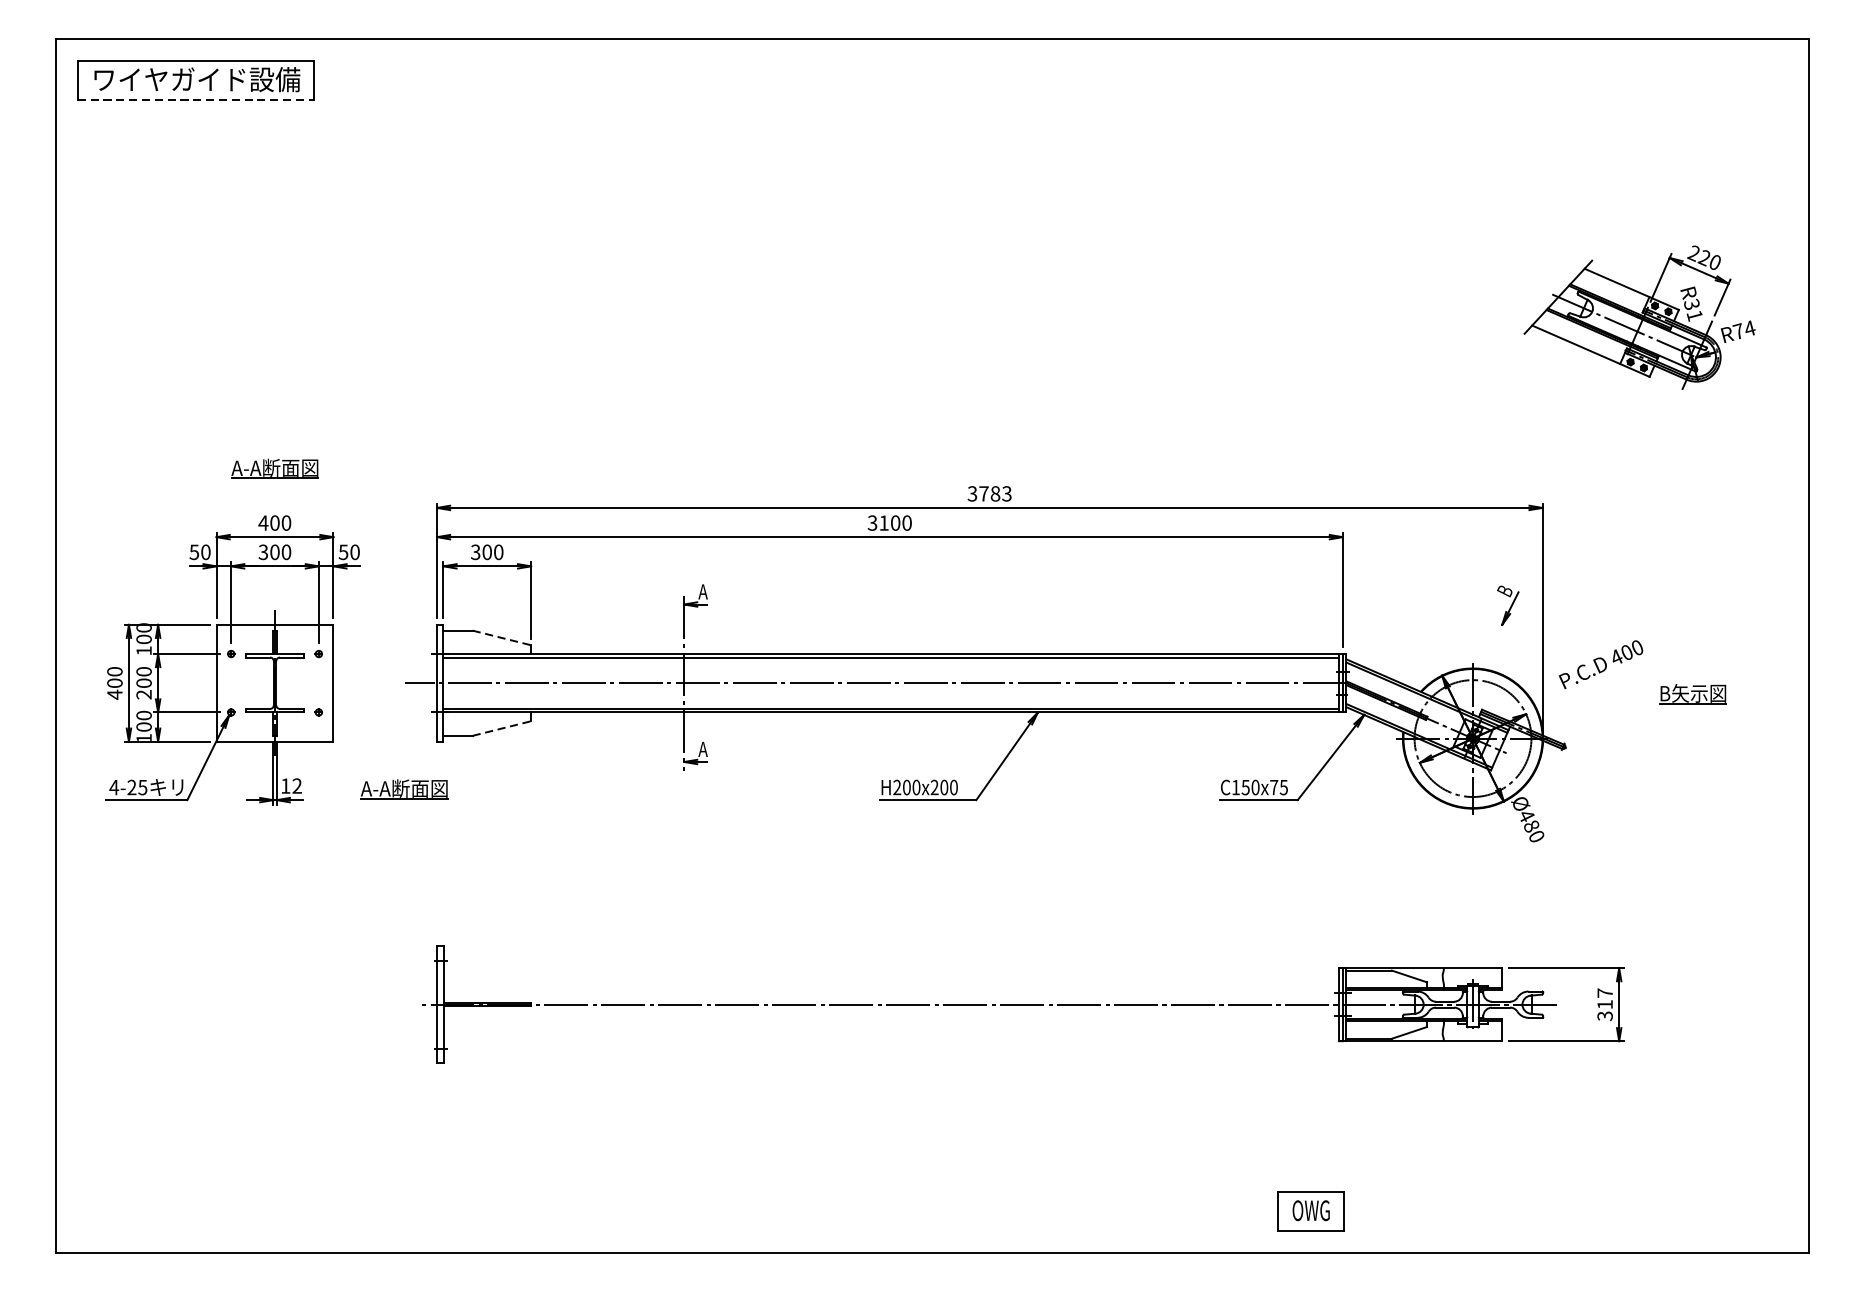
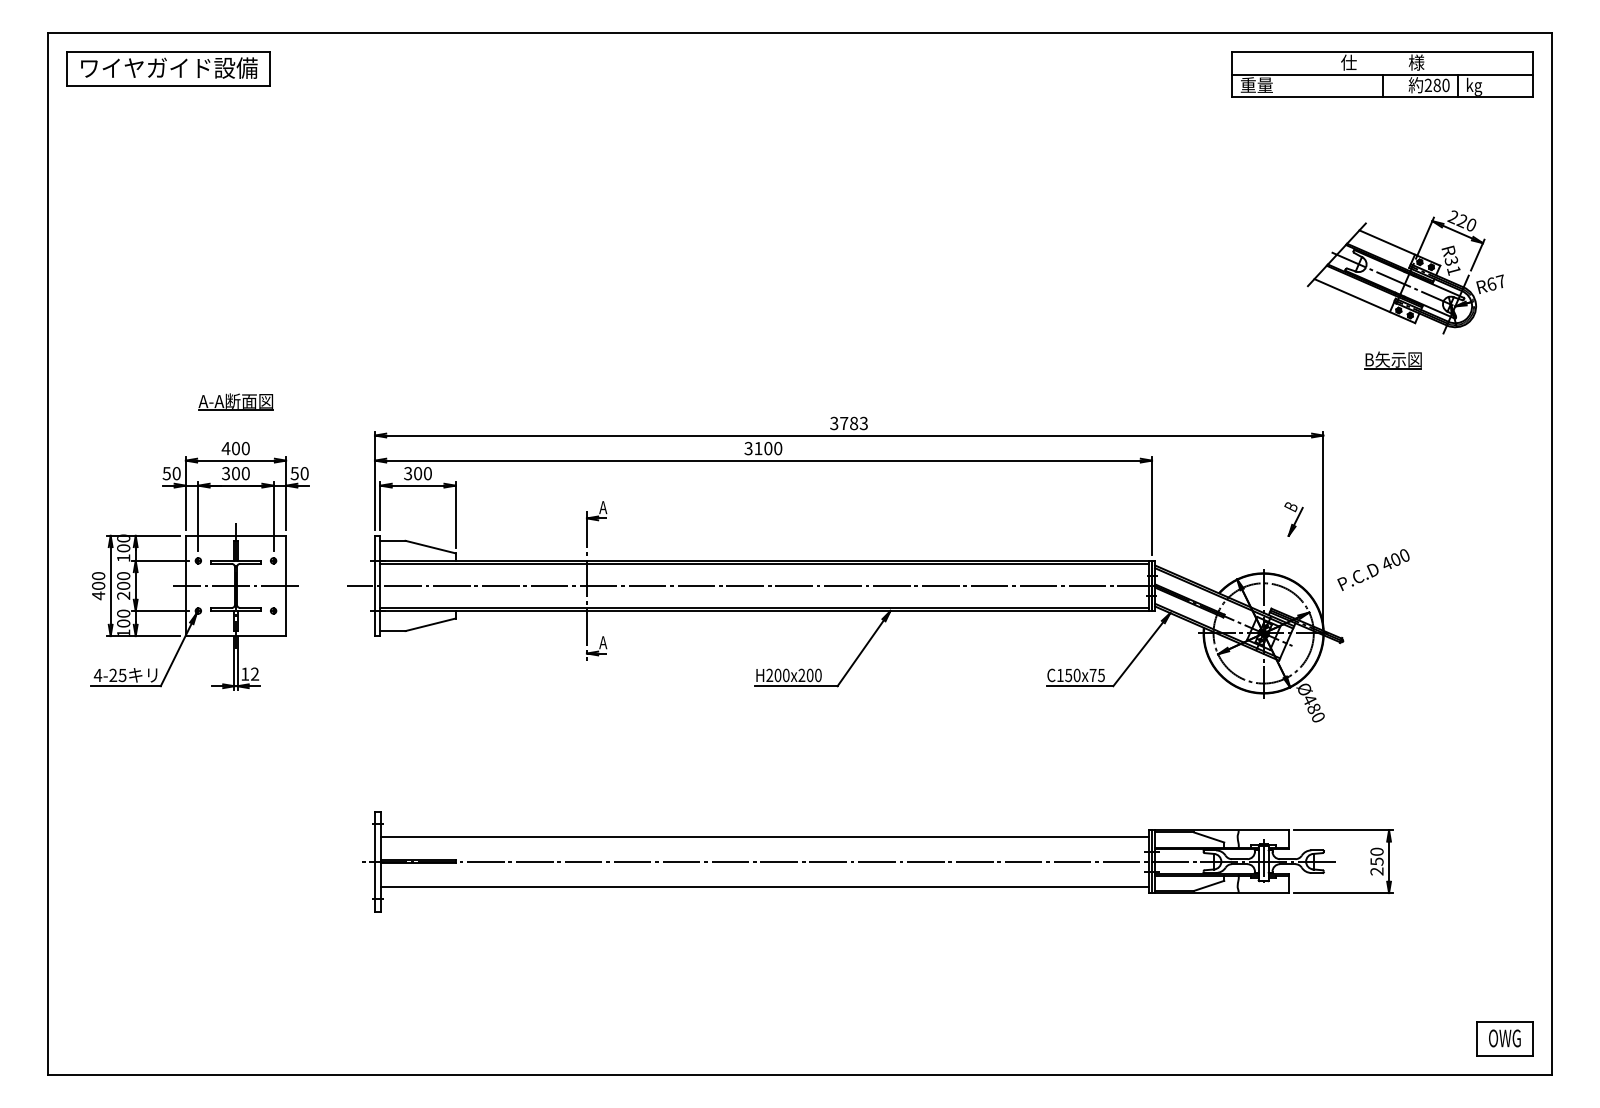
part: (1611, 87) -> (1382, 74), added
line: (196, 99) -> (168, 85), dashed -> solid
text: (1743, 329) -> (1495, 282), R74 -> R67
line: (501, 638) -> (430, 547), dashed -> solid
line: (274, 682) -> (235, 585), added
part: (1691, 694) -> (1392, 360), moved
line: (501, 728) -> (430, 624), dashed -> solid
part: (403, 788) -> (346, 676), removed
line: (891, 975) -> (764, 836), added
text: (1604, 1004) -> (1376, 861), 317 -> 250
line: (891, 1033) -> (764, 886), added
part: (1310, 1210) -> (1504, 1038), moved

